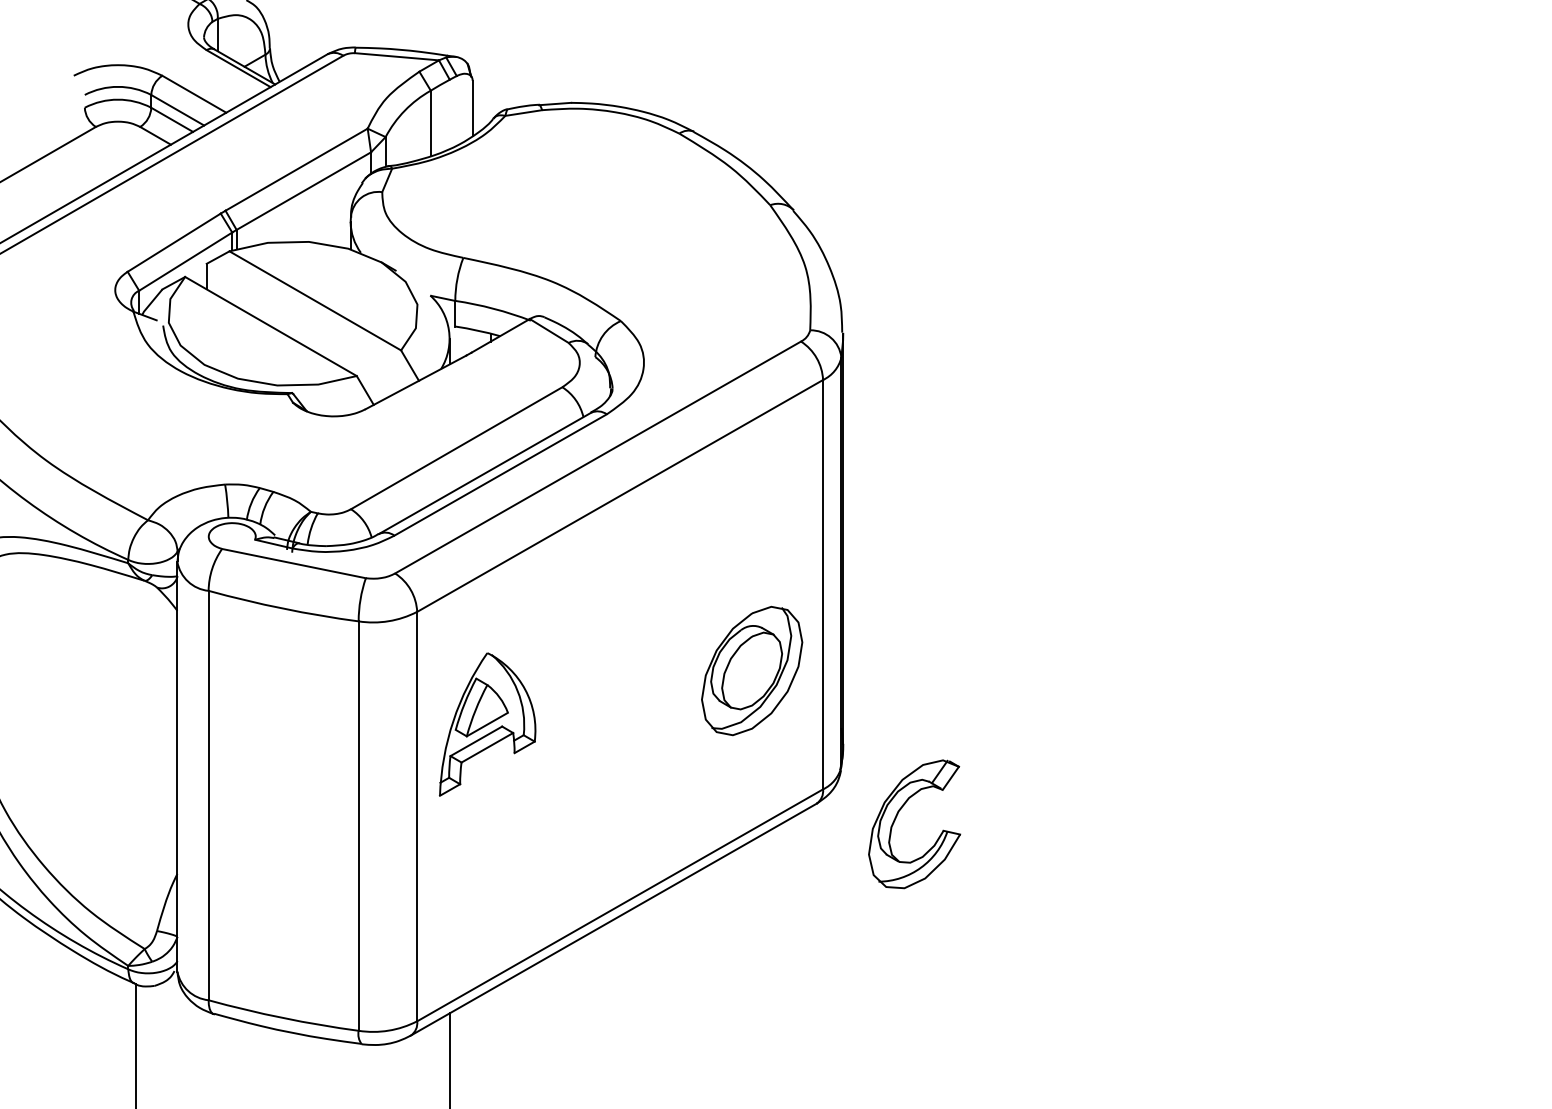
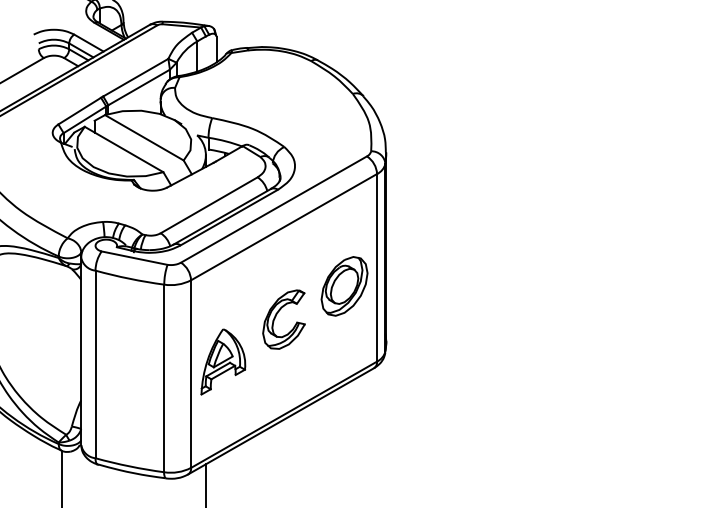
part: (751, 671) -> (344, 286), moved
part: (487, 723) -> (223, 361), moved
part: (898, 817) -> (276, 316), moved

